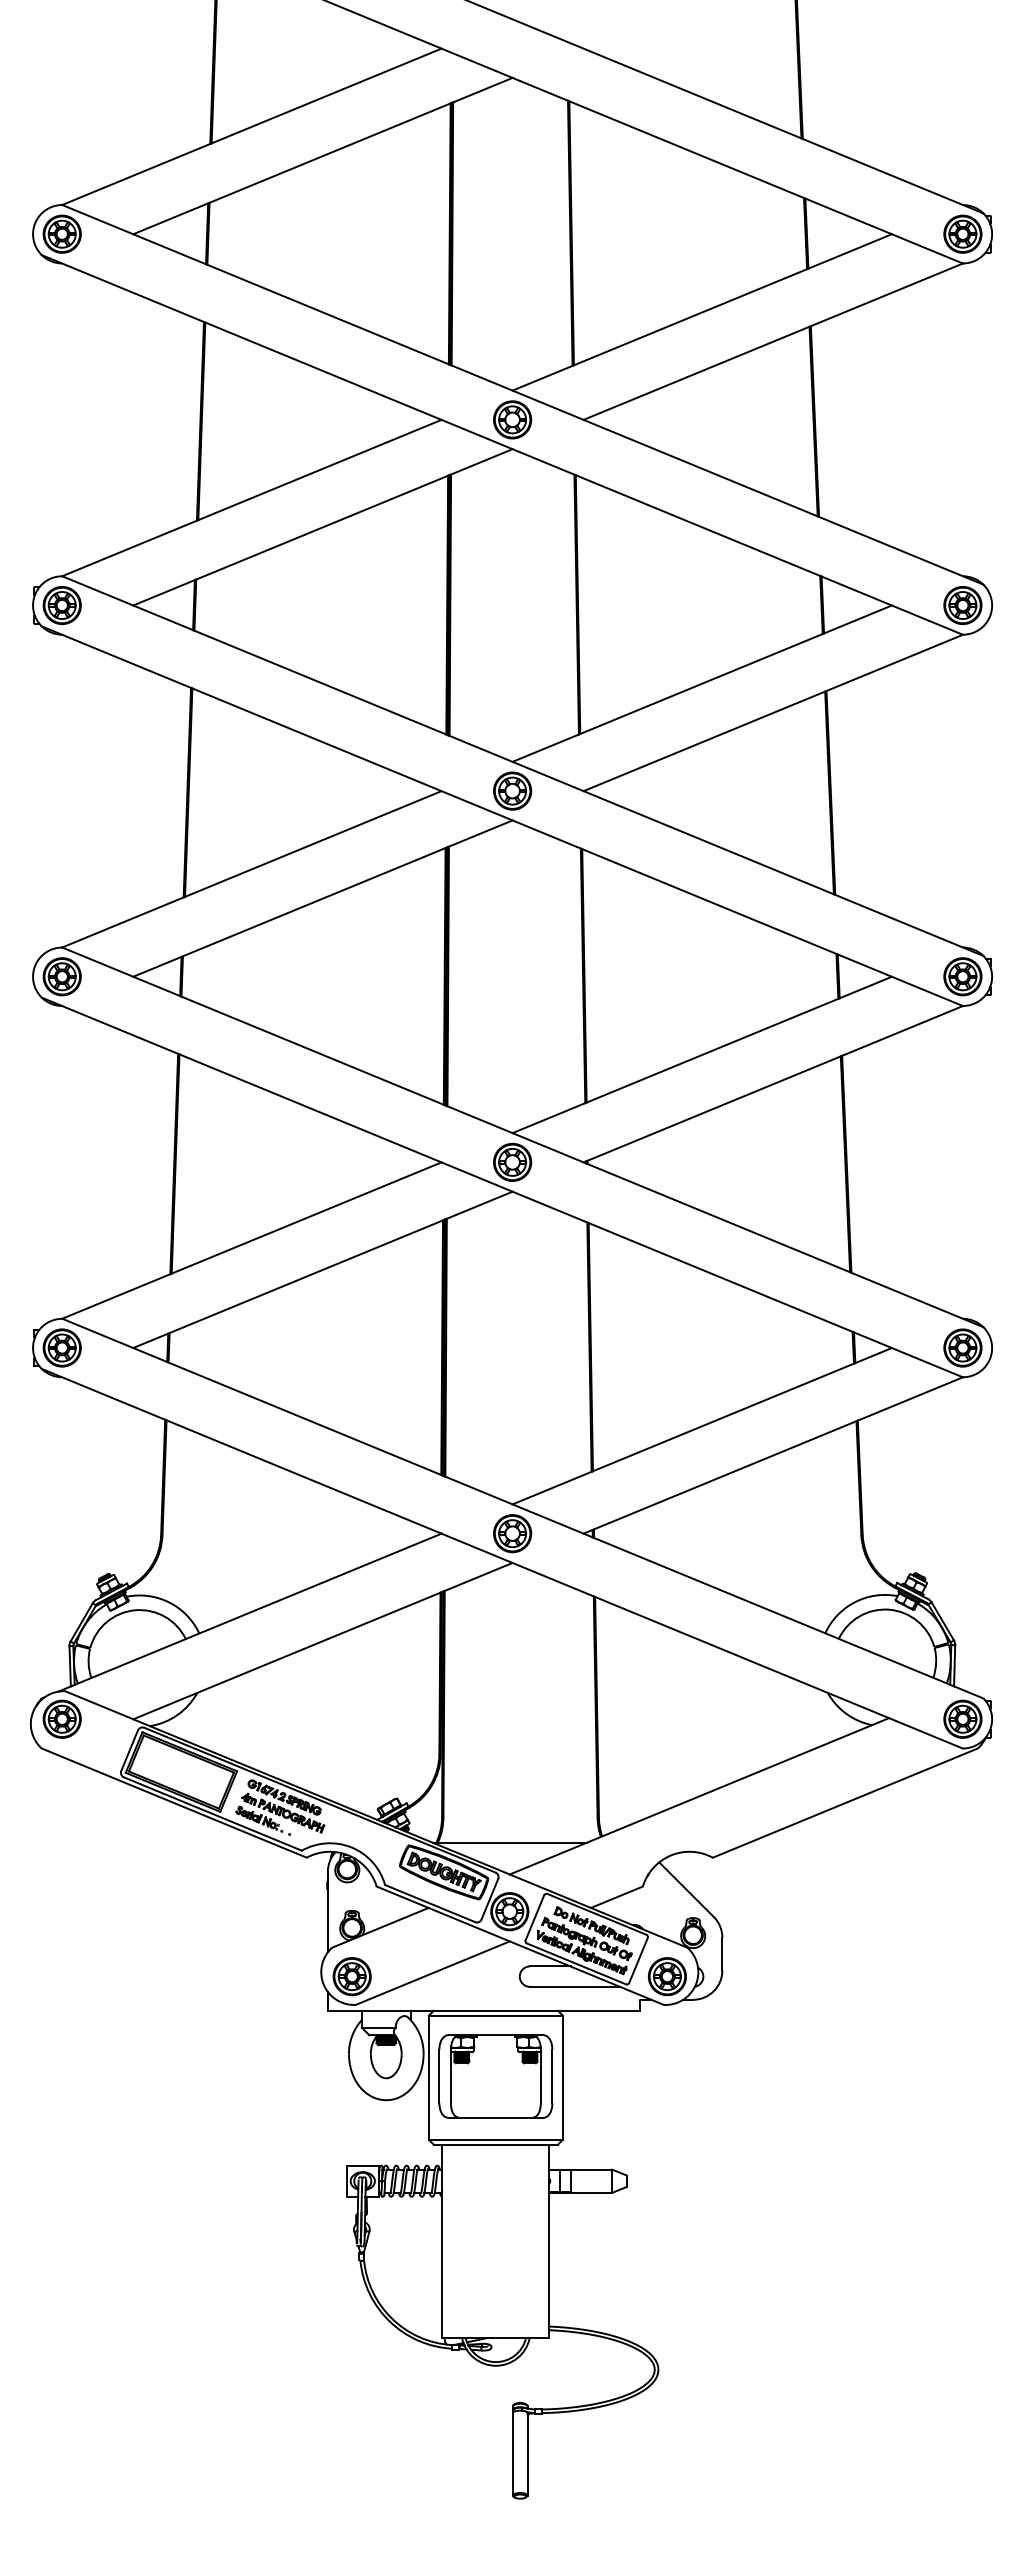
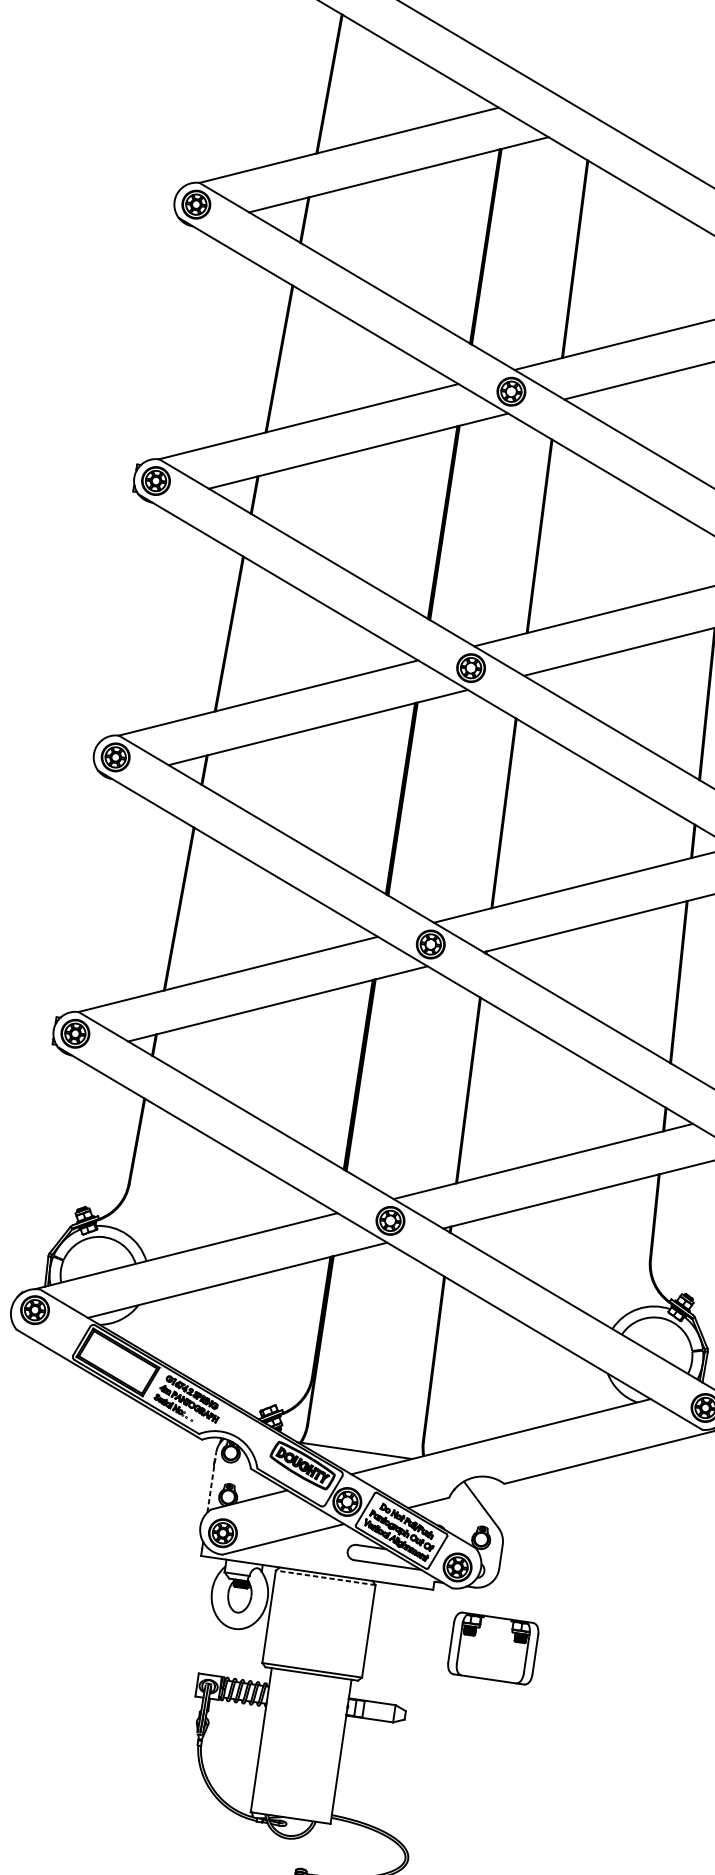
line: (327, 1911) -> (211, 1482), solid -> dashed
line: (495, 2015) -> (325, 1577), solid -> dashed
part: (495, 2076) -> (492, 1648), moved

